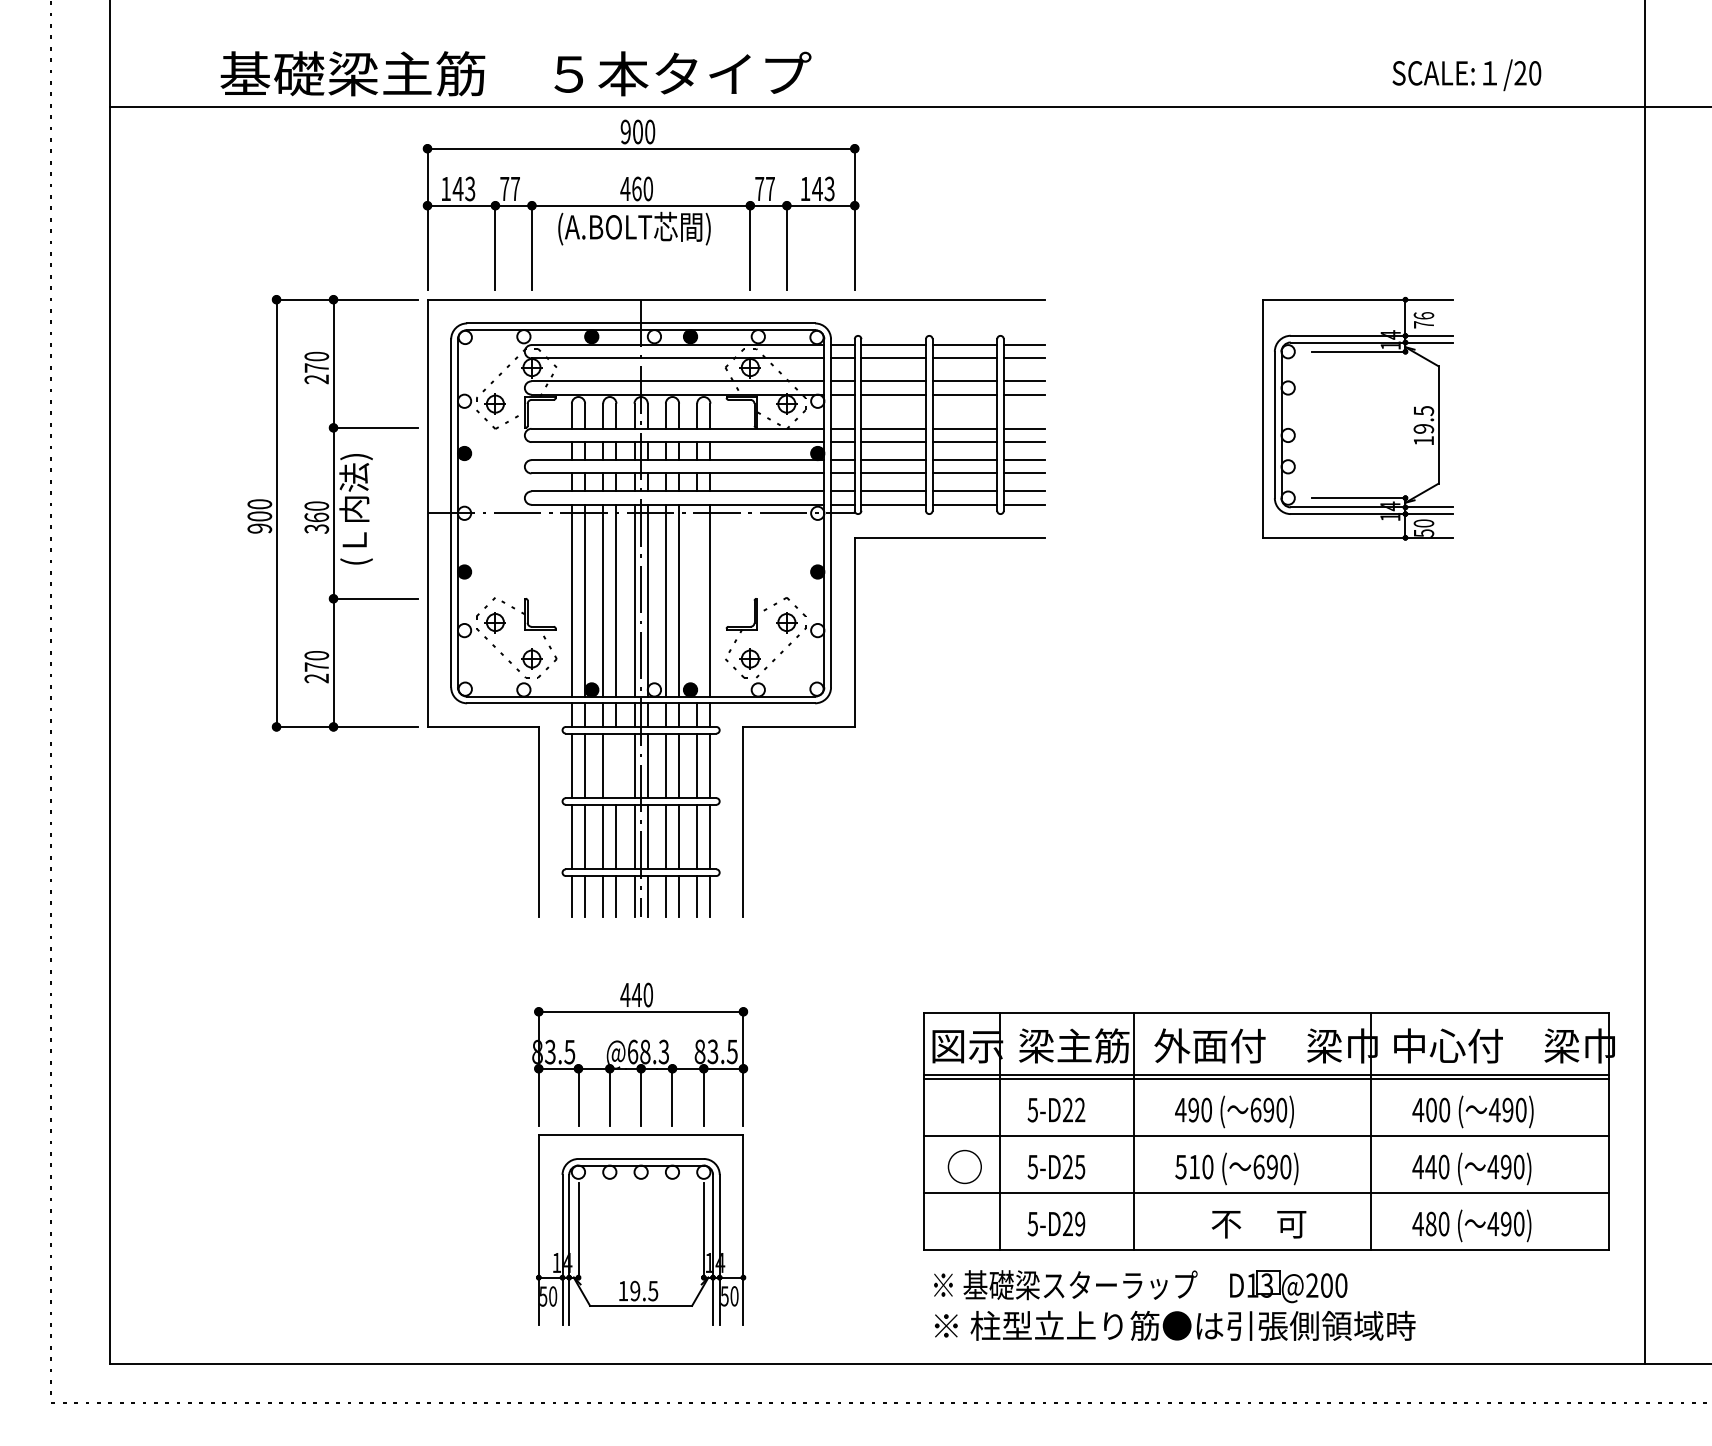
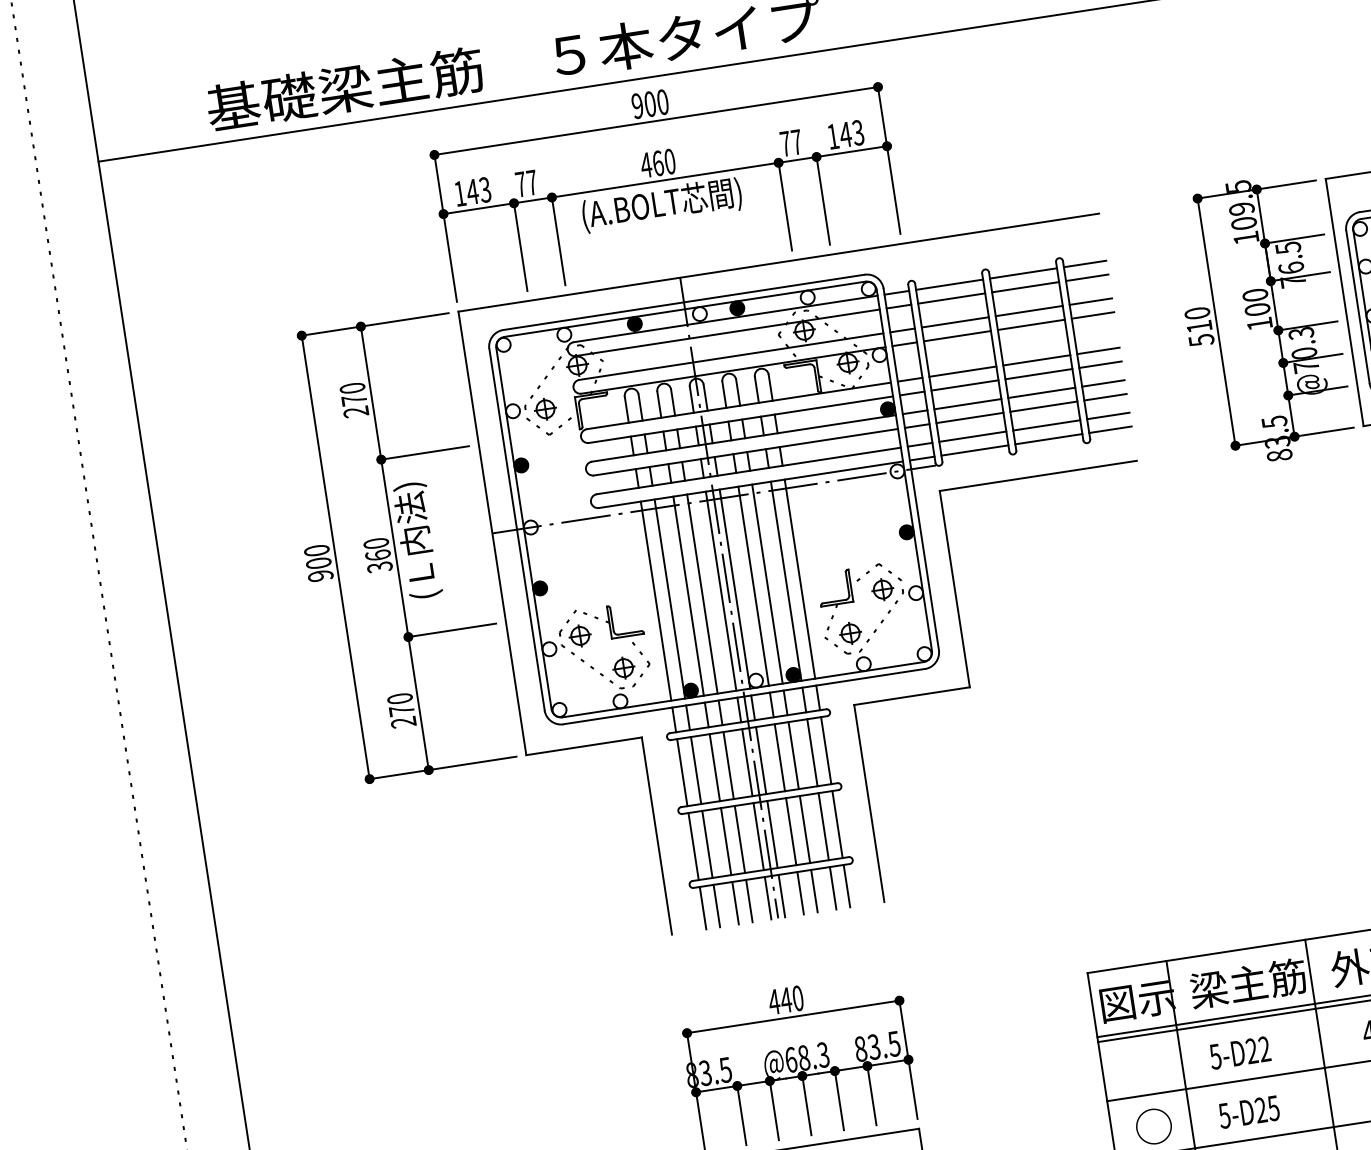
part: (1182, 423) -> (1261, 320), added
line: (697, 600) -> (786, 581), added
line: (616, 765) -> (728, 765), added

